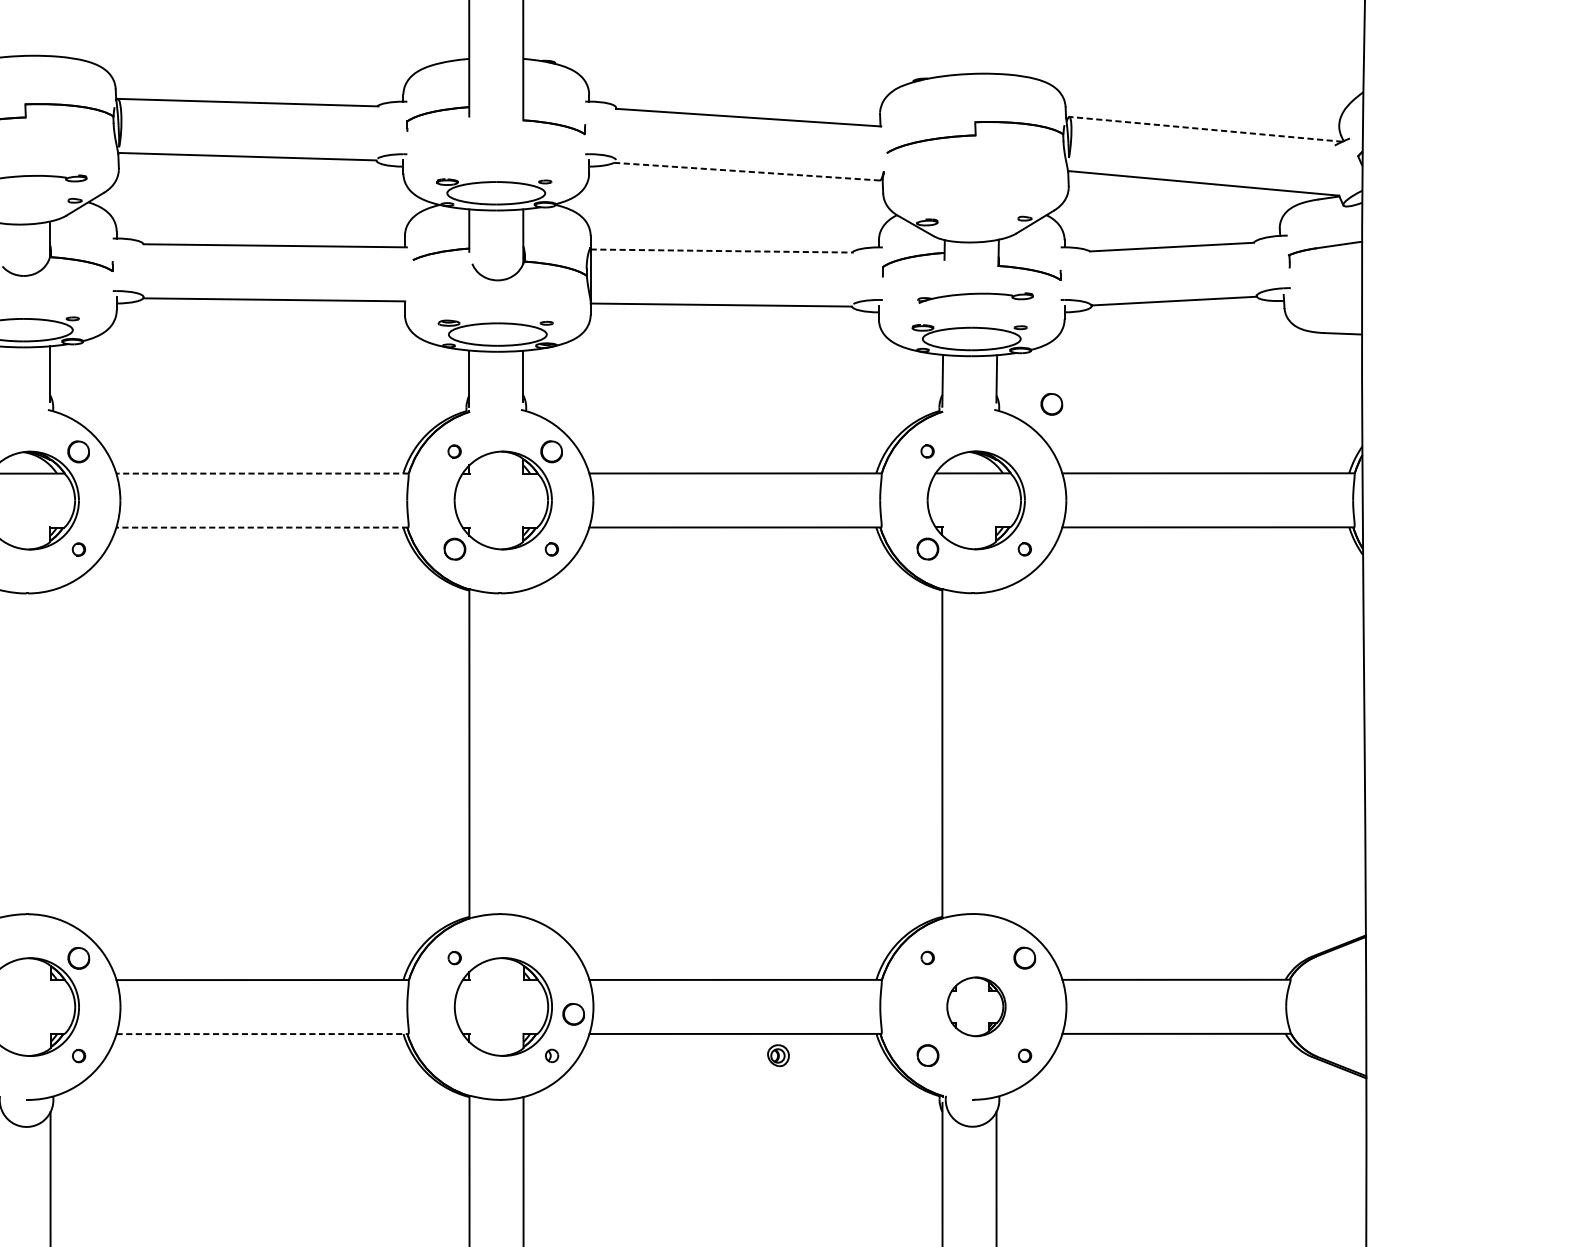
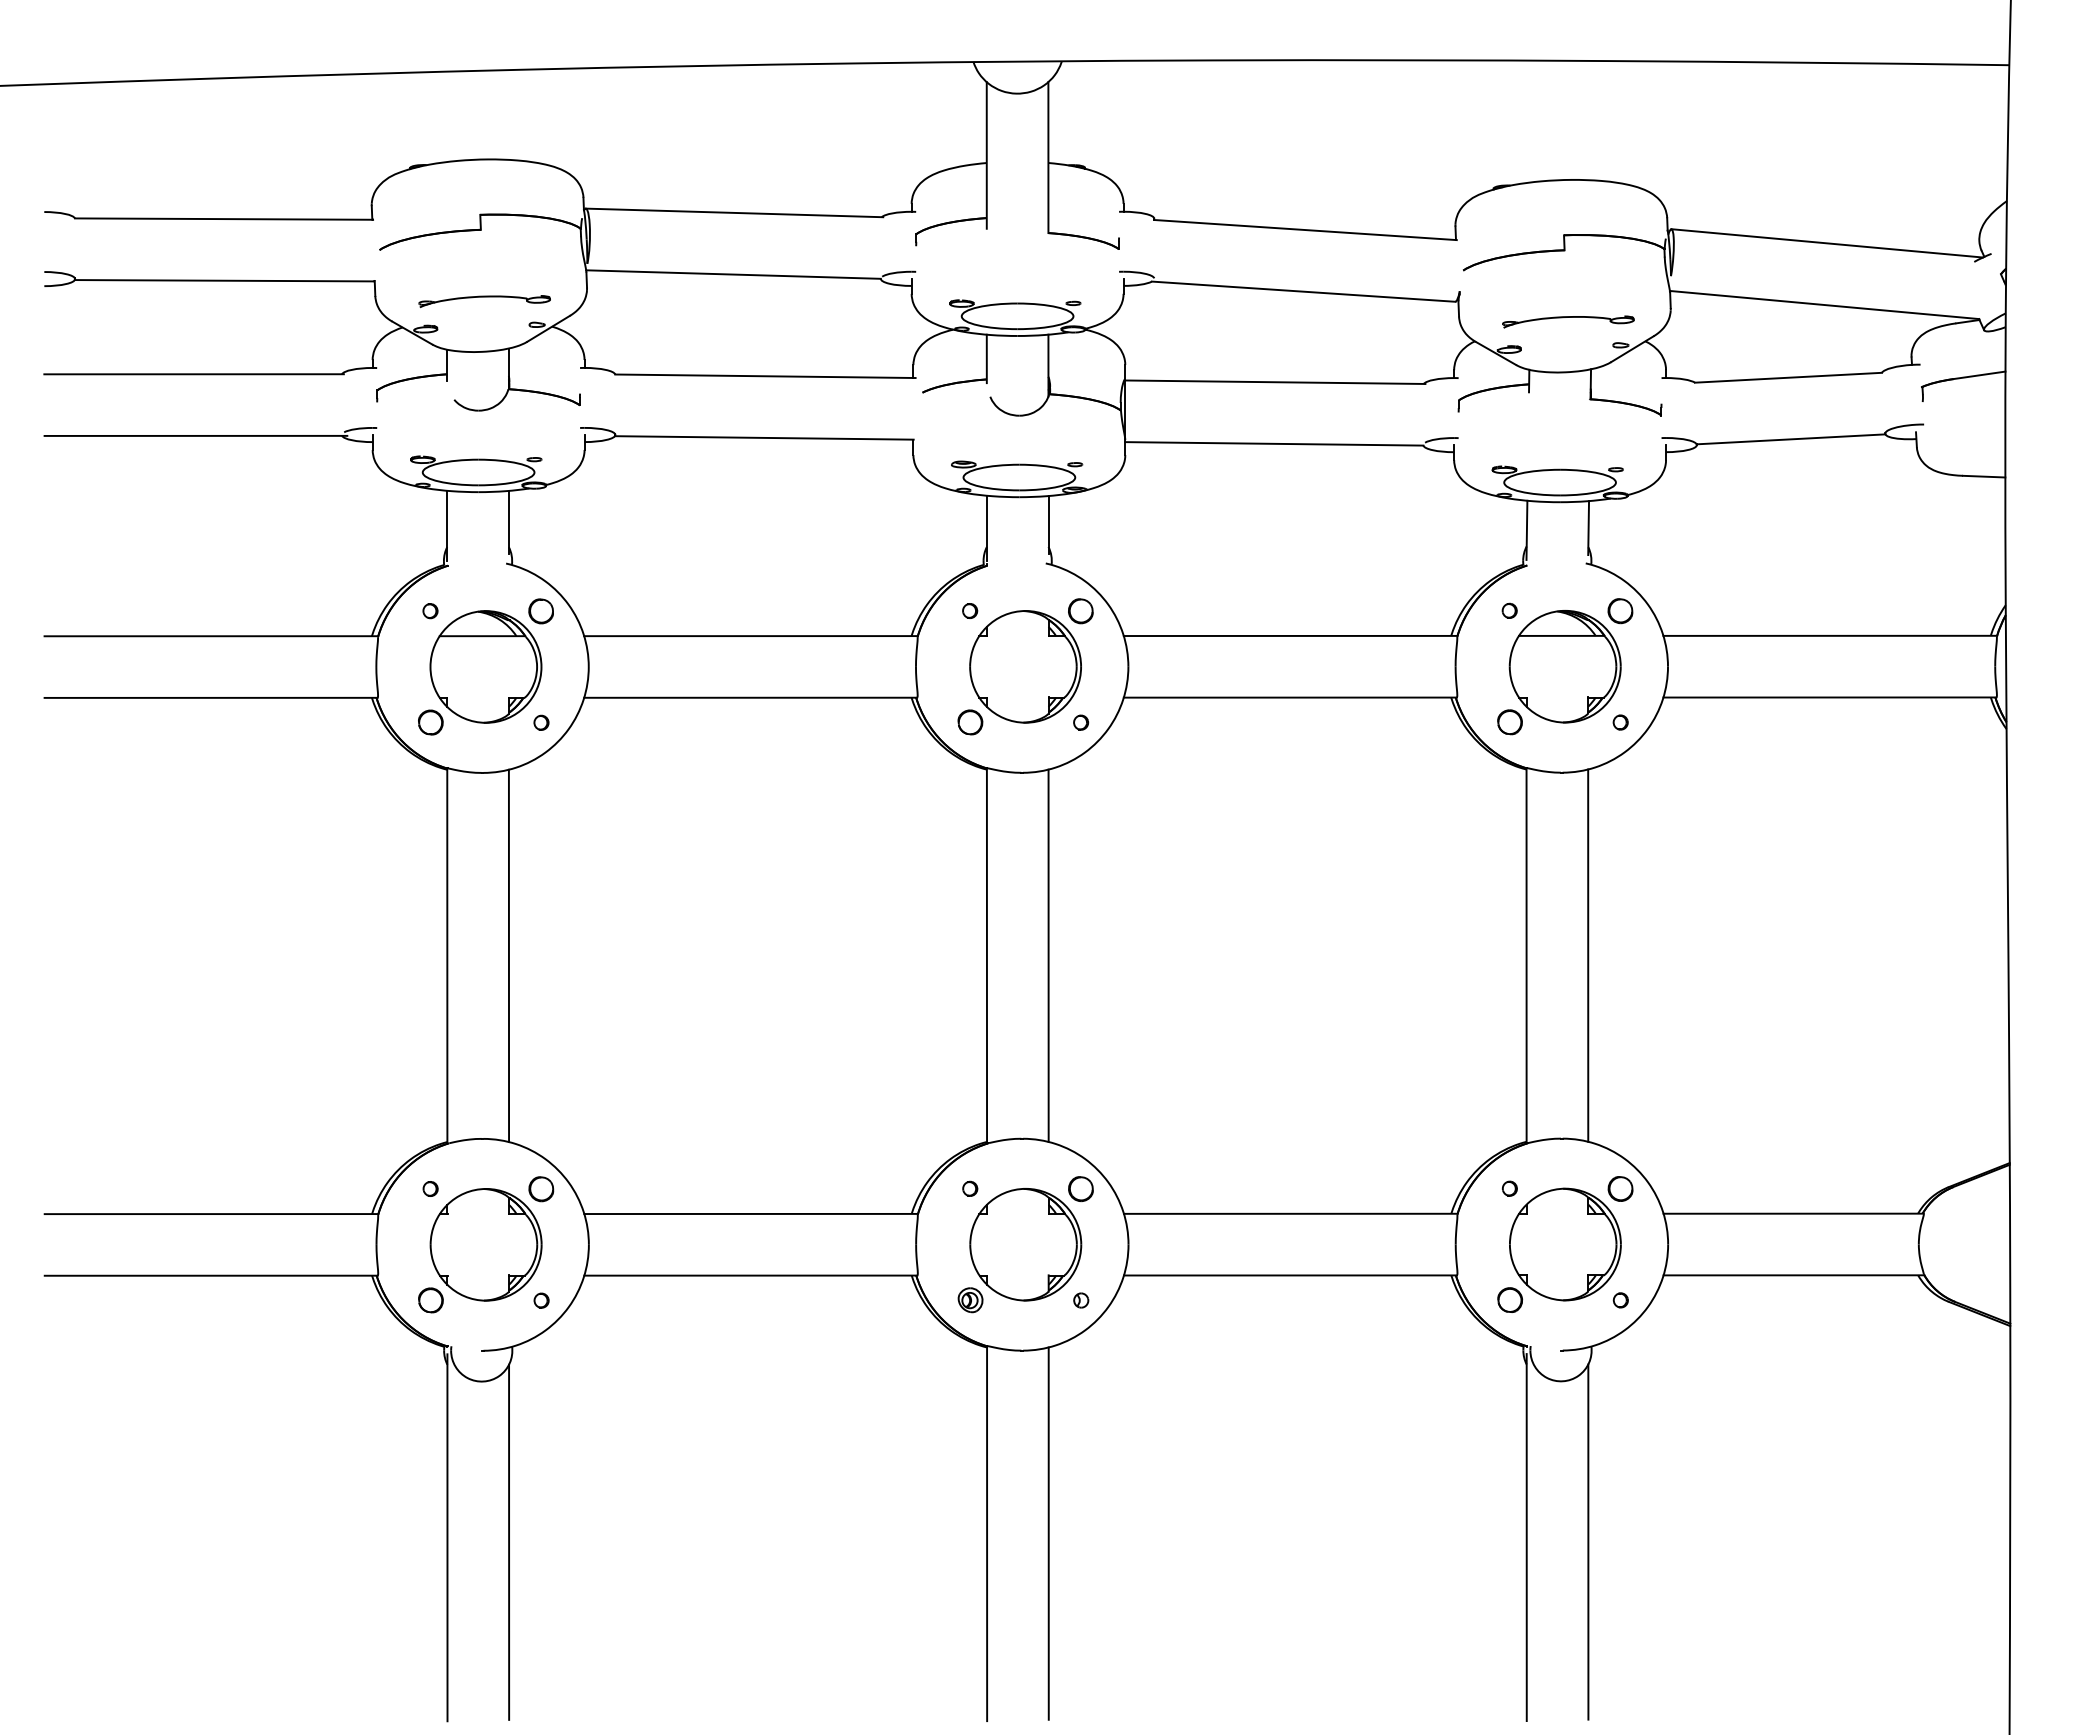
line: (1205, 129) -> (1826, 243), dashed -> solid
line: (746, 171) -> (1303, 291), dashed -> solid
line: (722, 251) -> (1275, 382), dashed -> solid
part: (975, 297) -> (1568, 321), moved
part: (1051, 404) -> (1620, 611), moved
line: (263, 473) -> (751, 636), dashed -> solid
line: (262, 527) -> (750, 697), dashed -> solid
line: (50, 753) -> (508, 955), added
line: (523, 753) -> (1048, 955), added
line: (996, 753) -> (1588, 955), added
part: (976, 1006) -> (1565, 1244), size x1.67
part: (573, 1014) -> (1080, 1189), moved
line: (263, 1033) -> (751, 1275), dashed -> solid
part: (778, 1055) -> (970, 1300), moved

